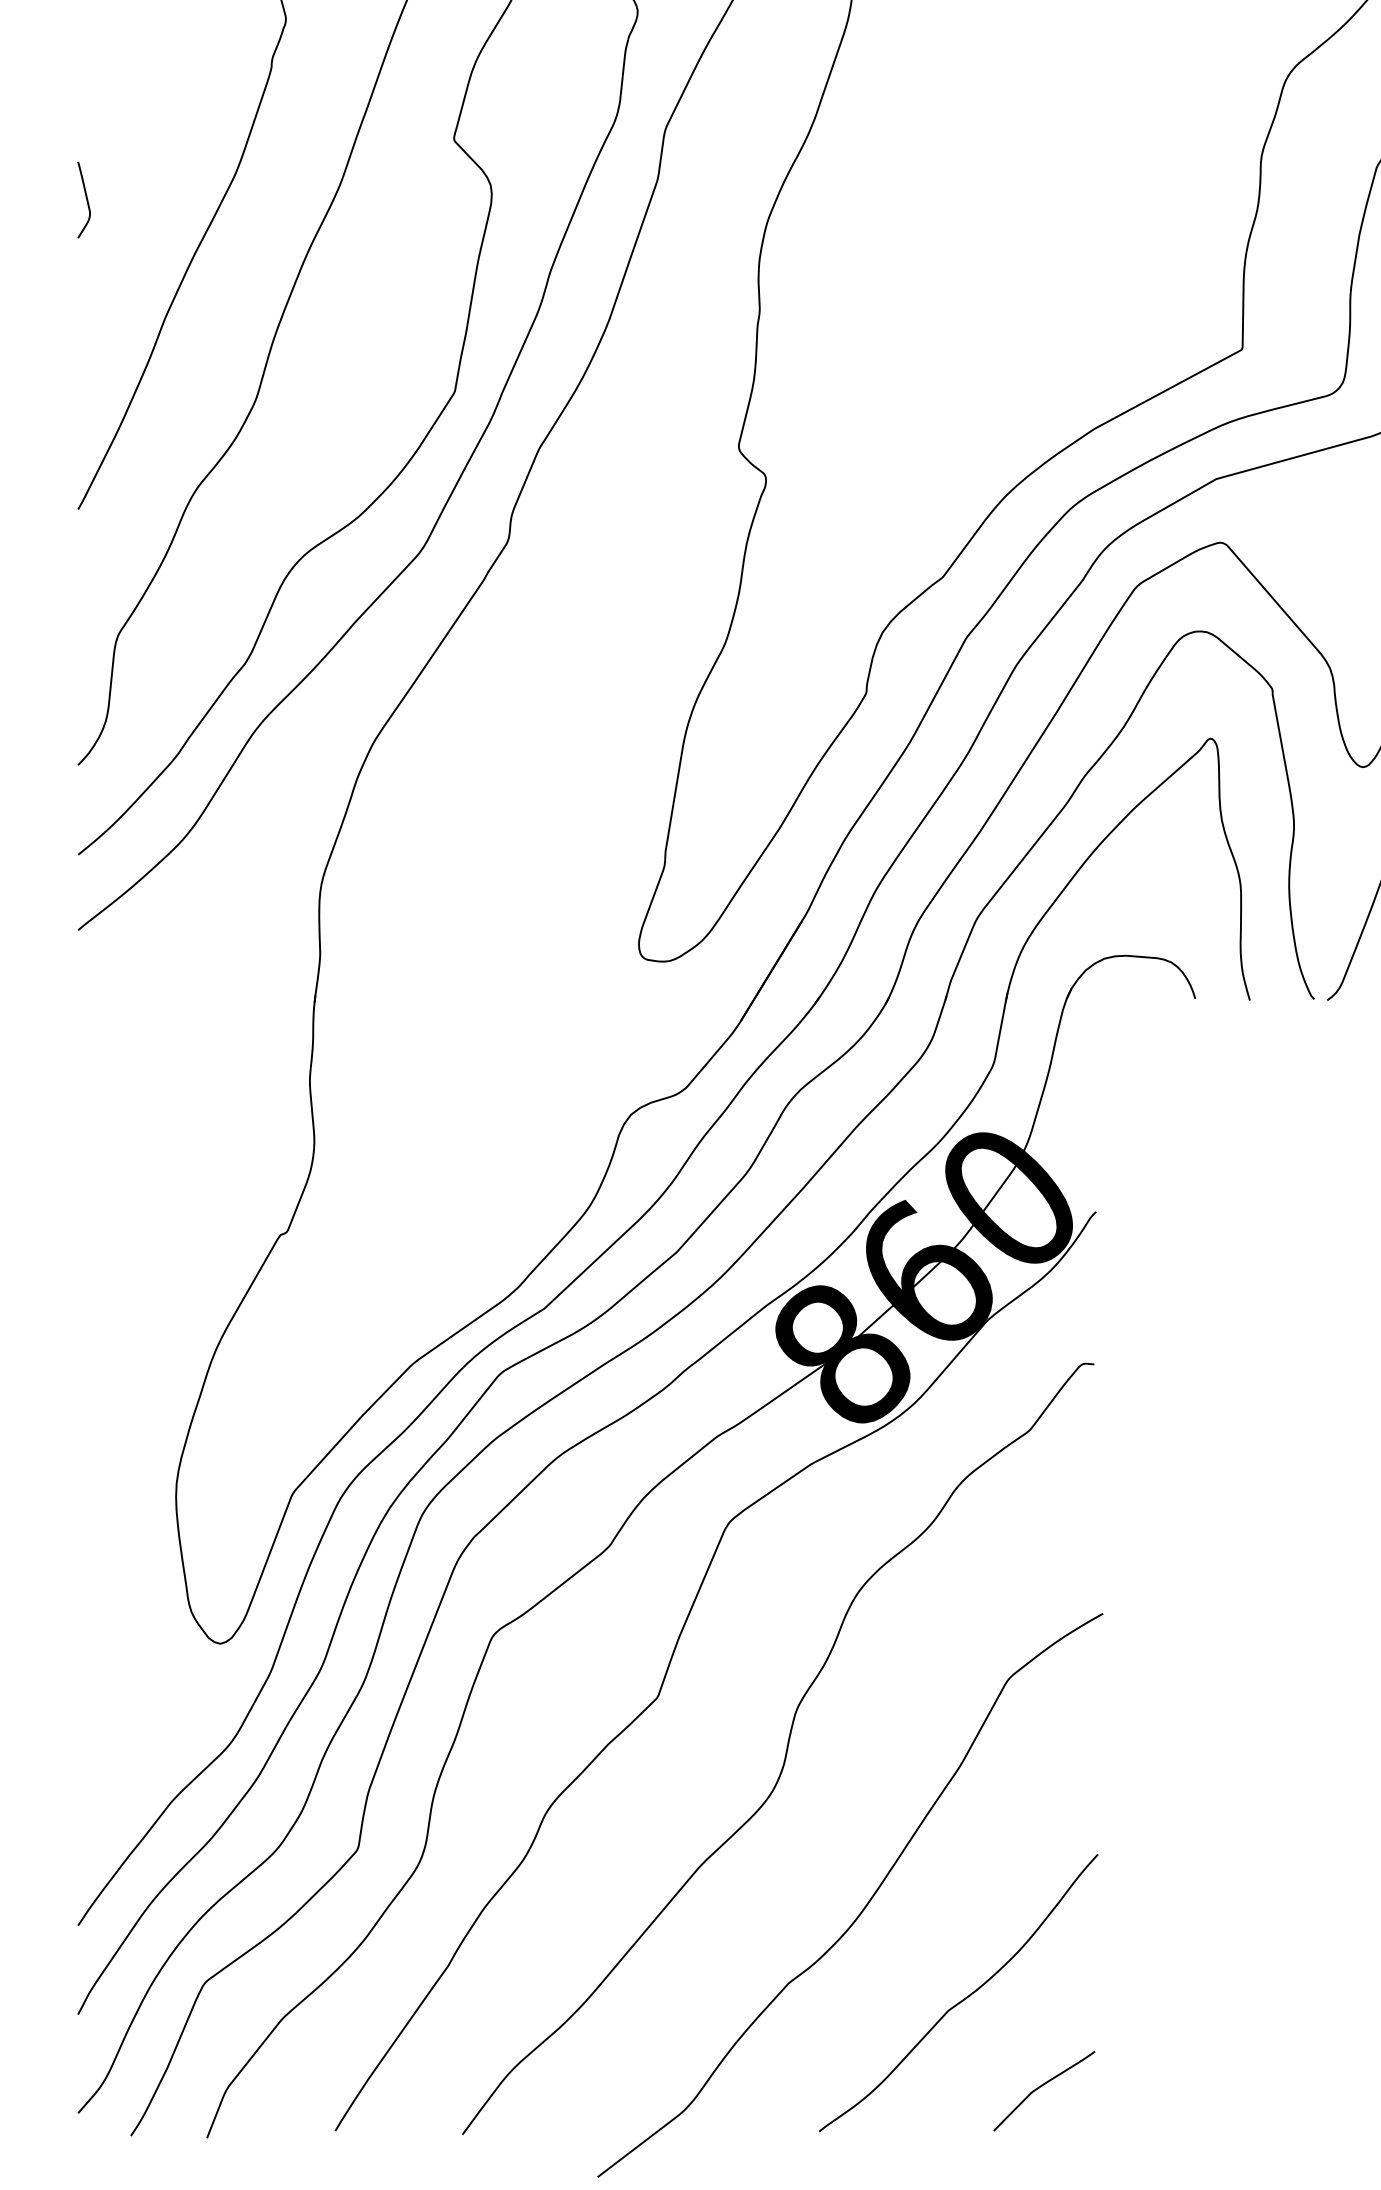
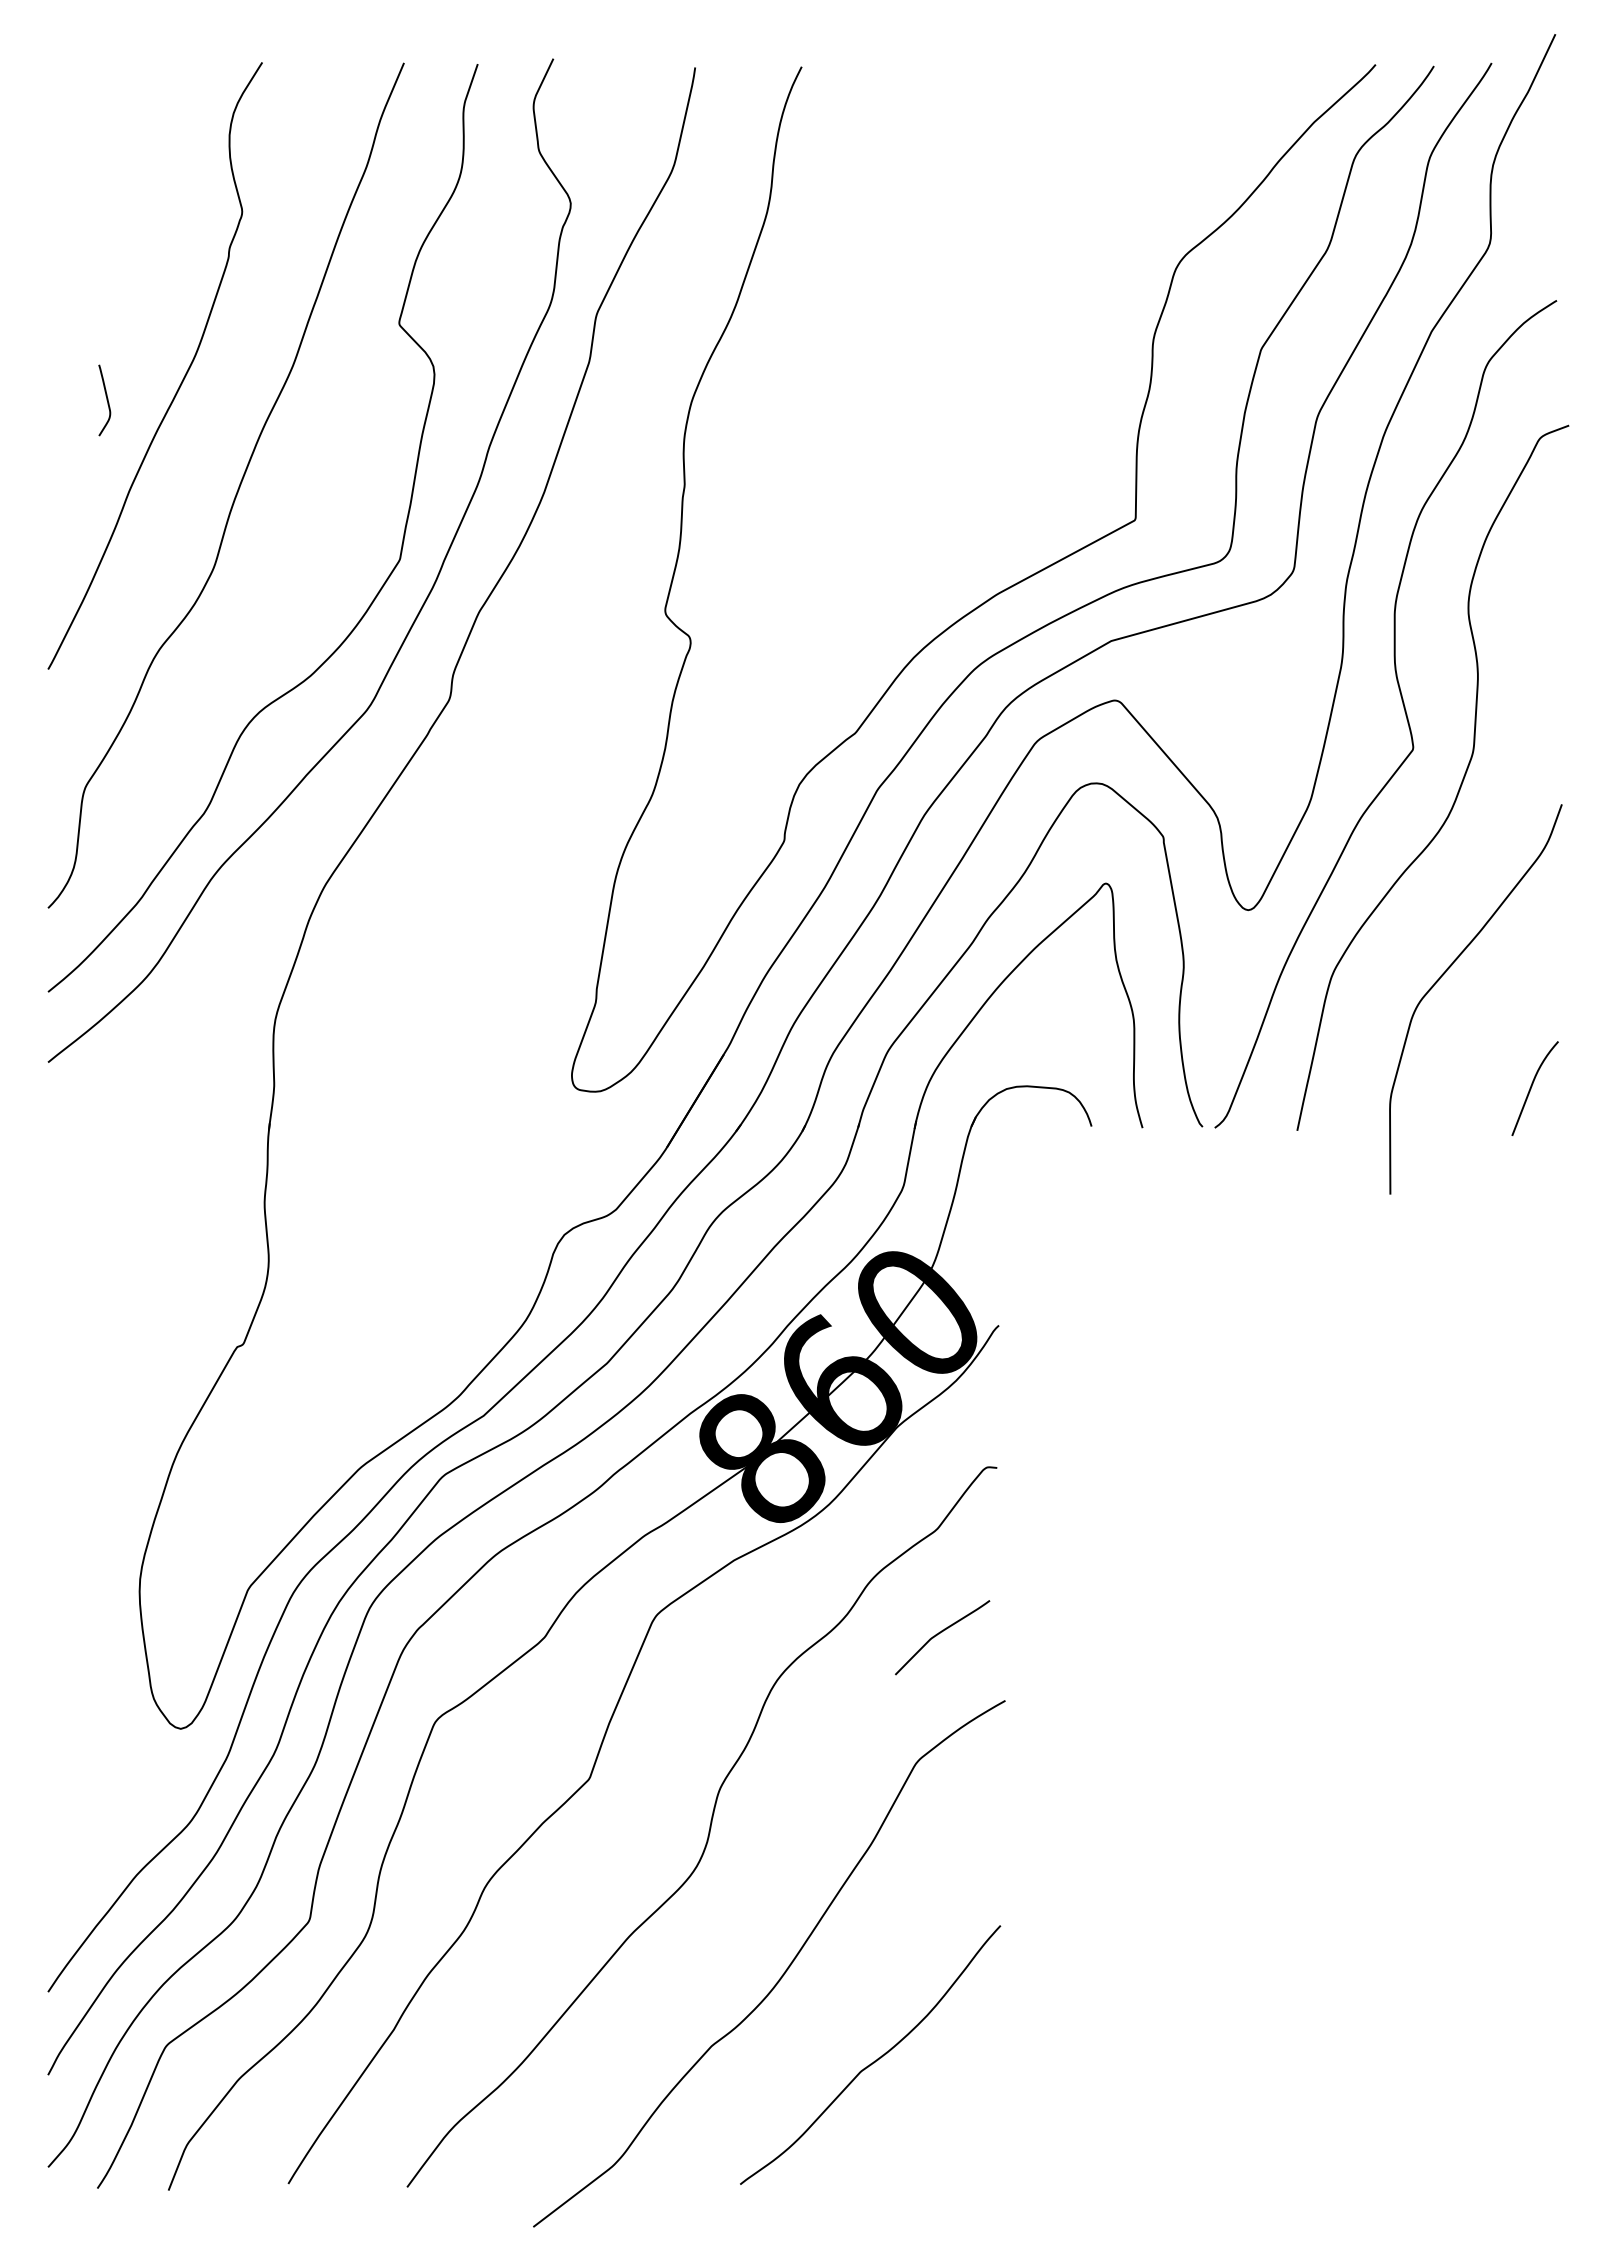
curve: (86, 200) -> (106, 400), moved
curve: (1041, 2087) -> (939, 1634), moved

